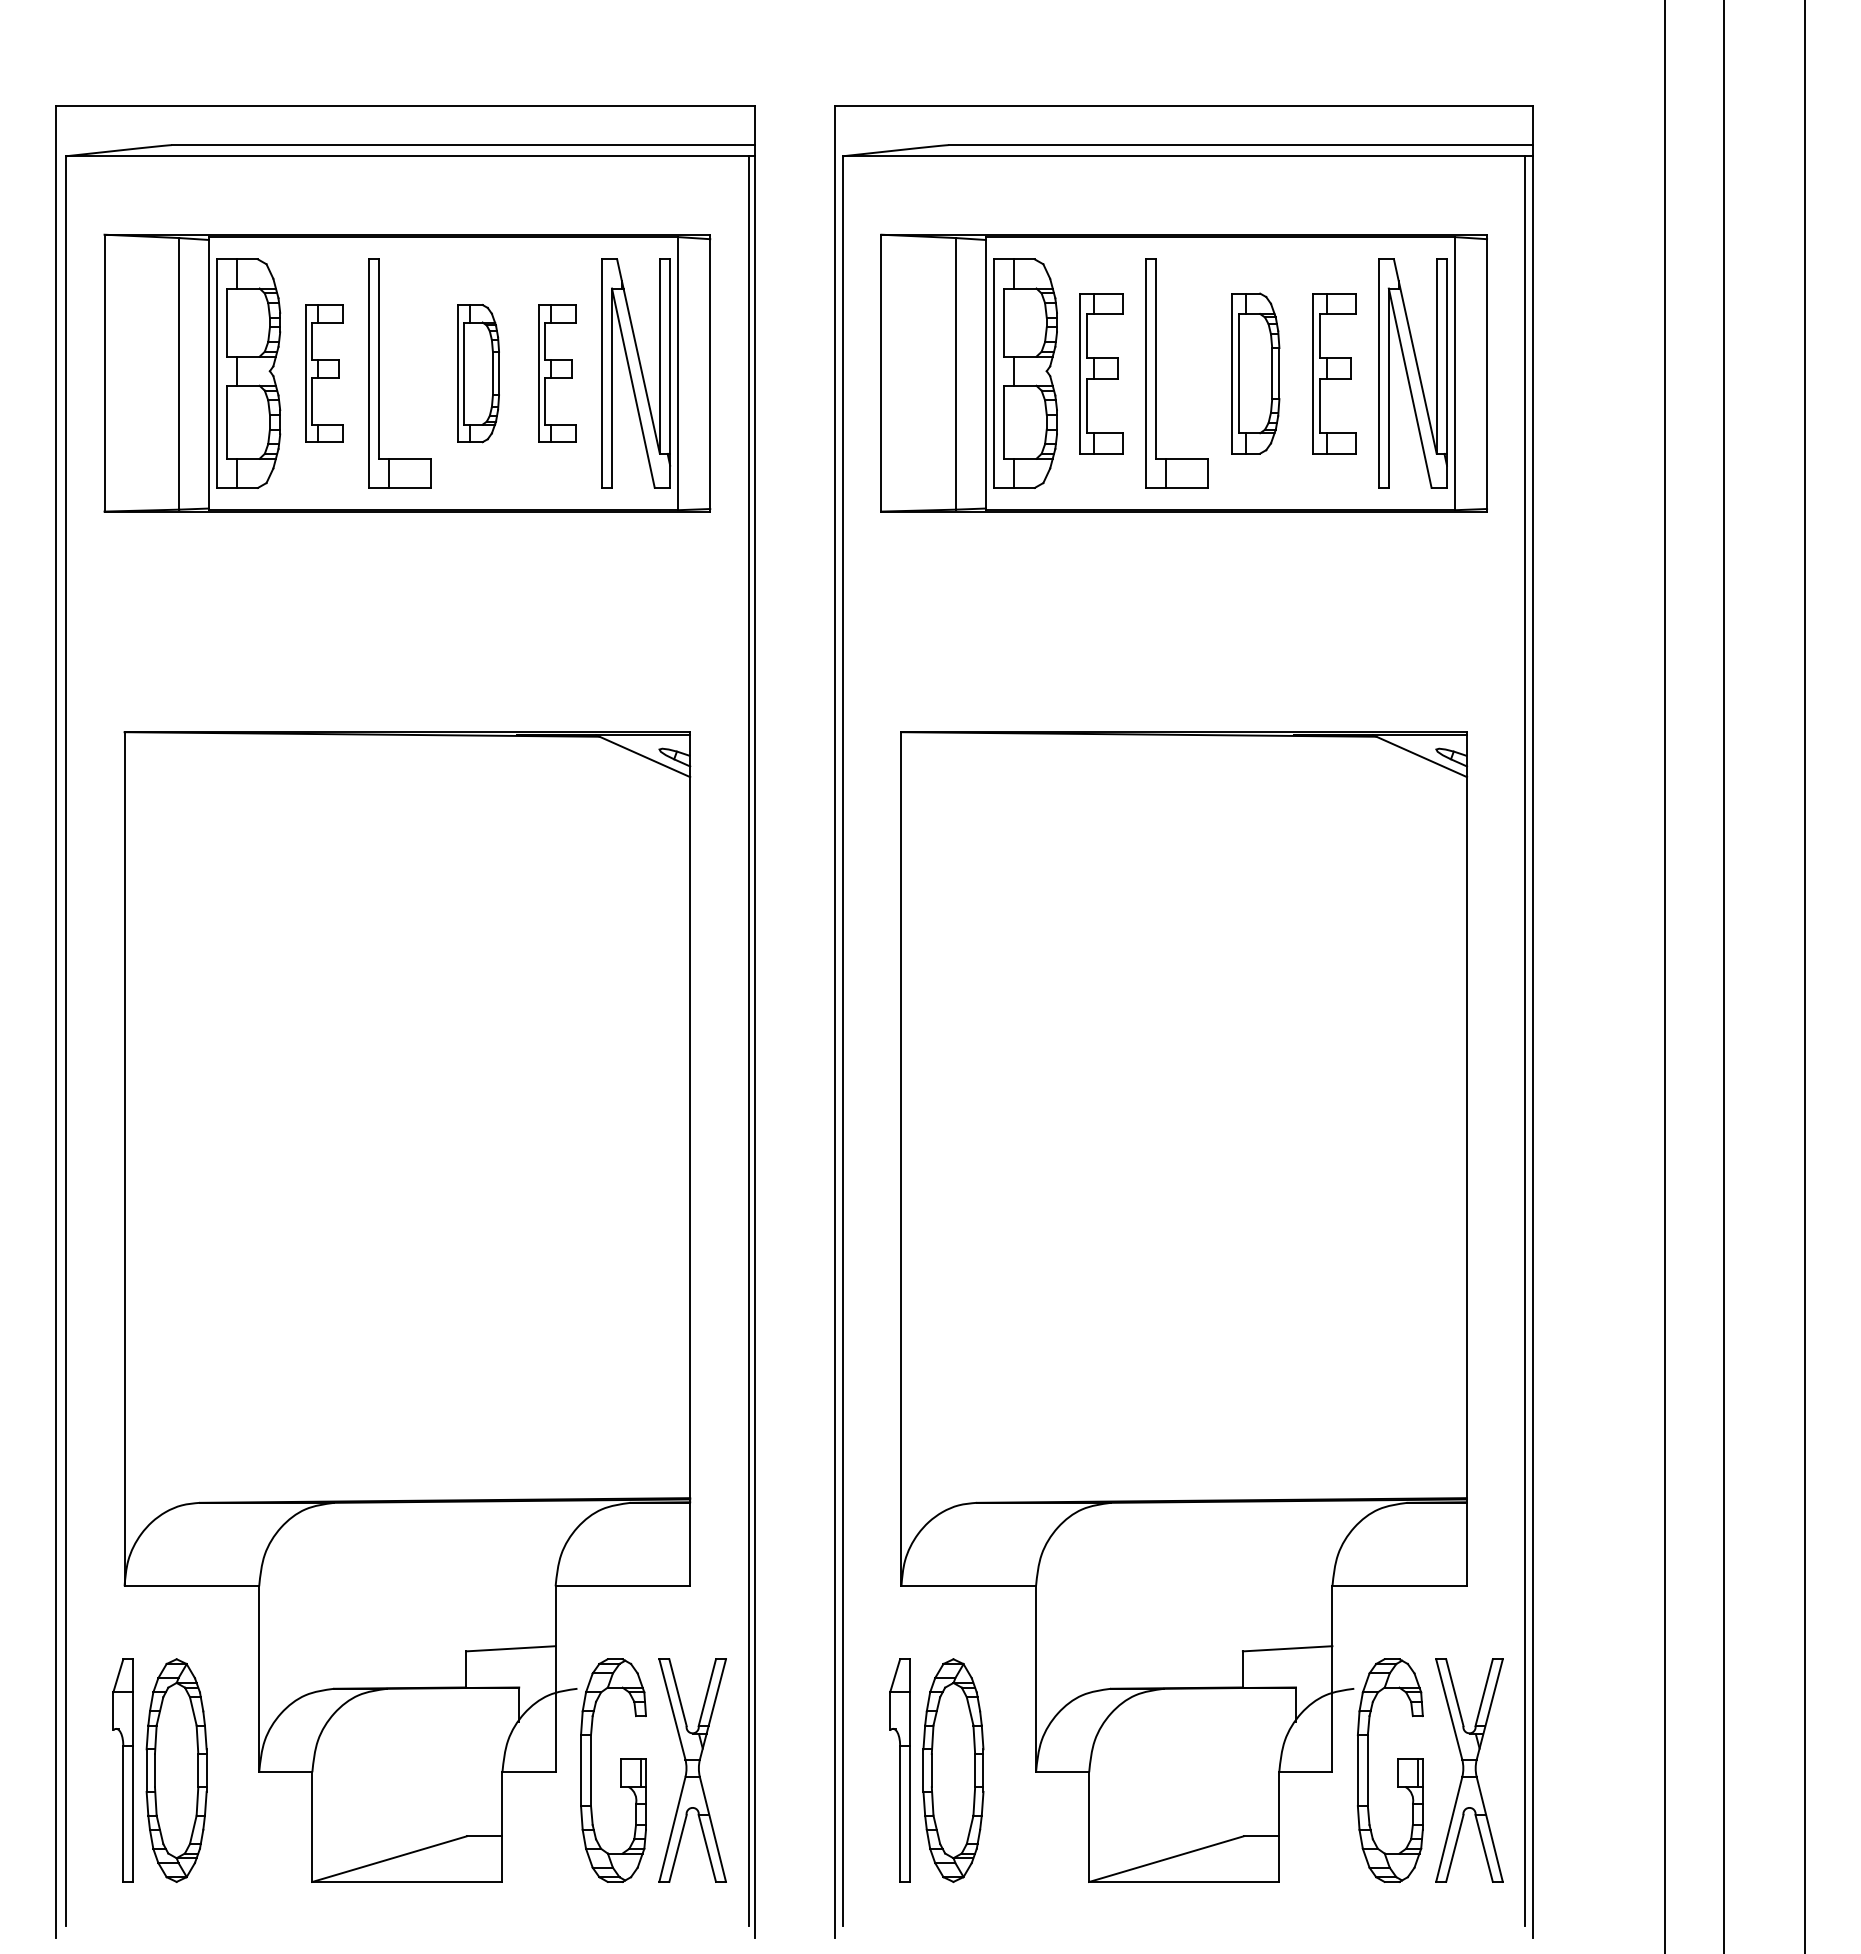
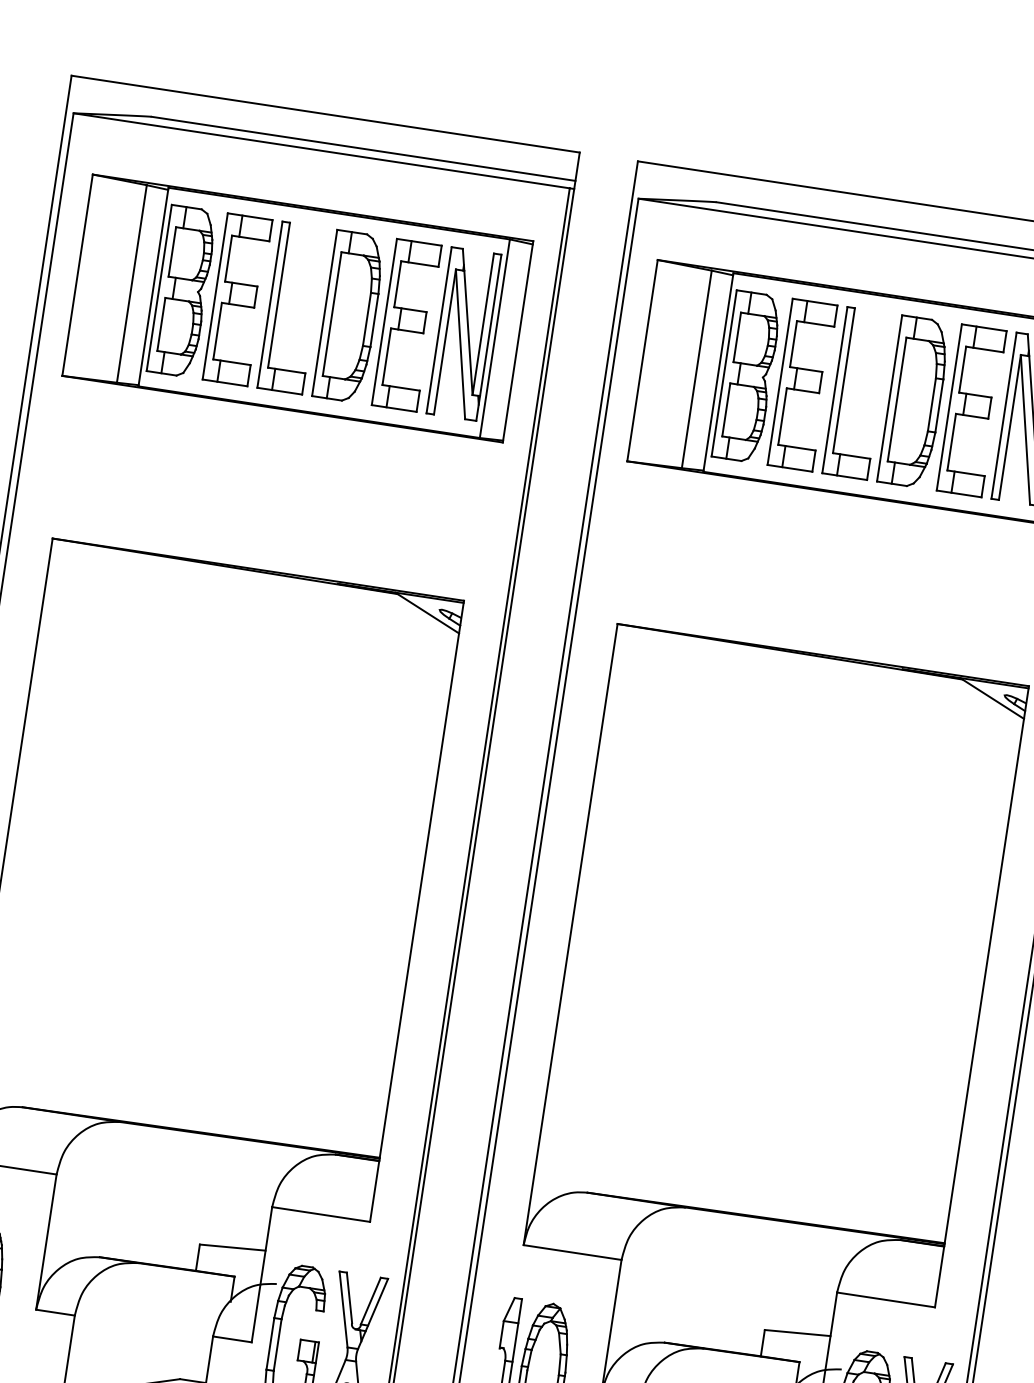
part: (324, 373) -> (237, 299), size x1.67
part: (478, 373) -> (349, 316), size x1.67
part: (557, 373) -> (406, 325), size x1.67
part: (1101, 373) -> (802, 385), size x1.43
part: (1255, 373) -> (914, 402), size x1.43
part: (1333, 373) -> (971, 410), size x1.43

